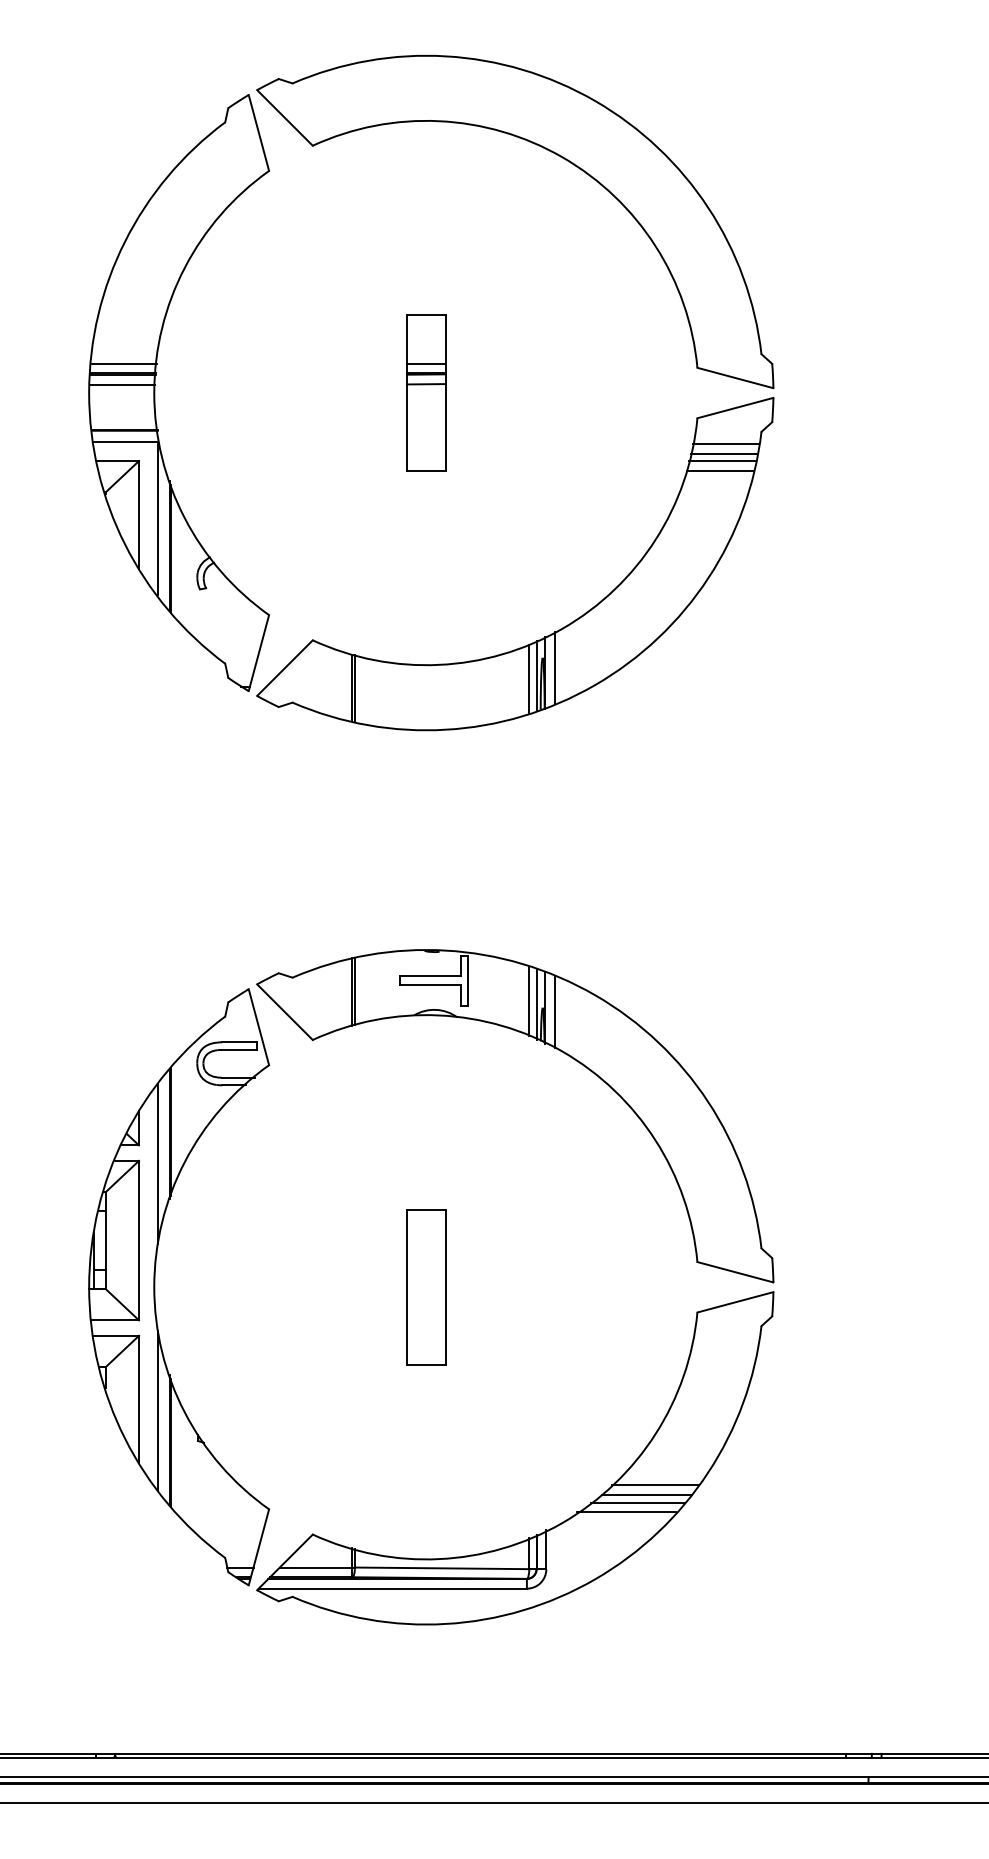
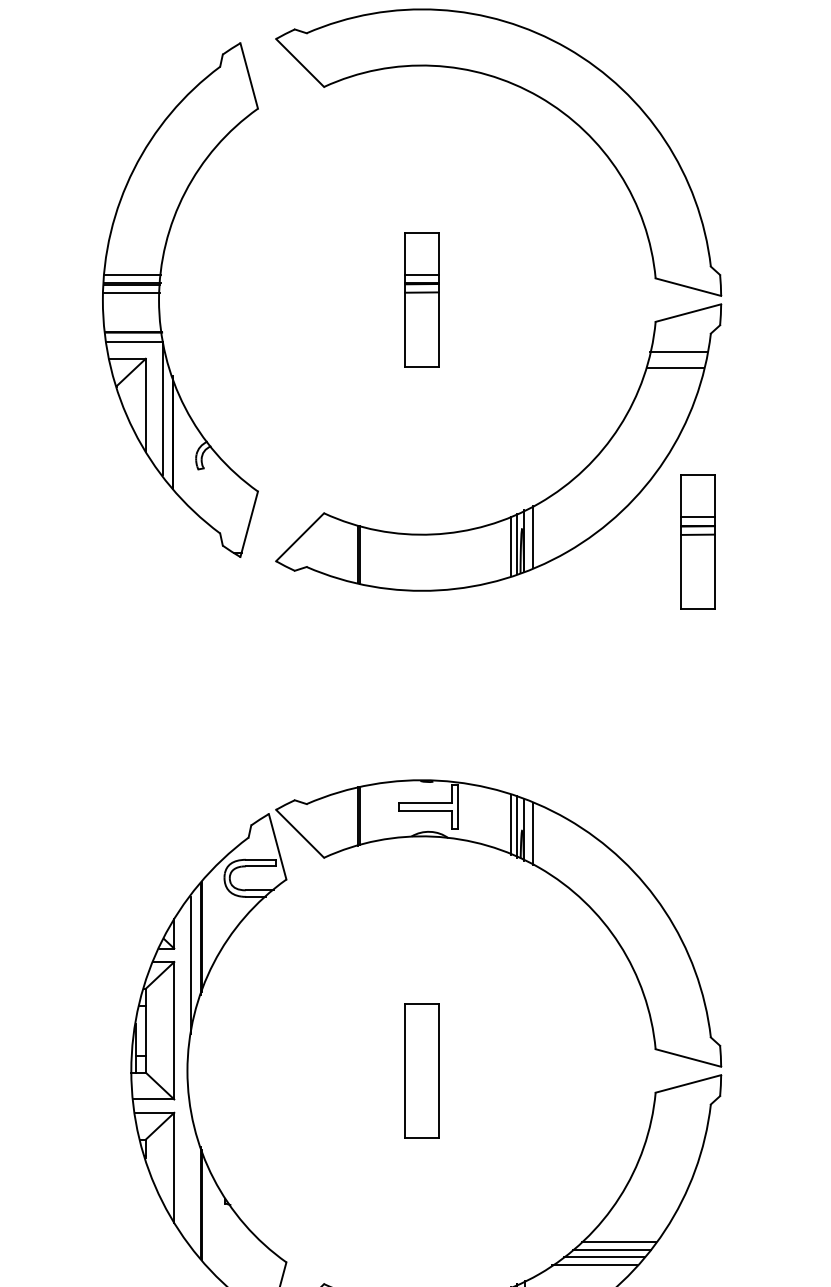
part: (155, 392) -> (160, 299), moved
line: (725, 443) -> (679, 343), removed
line: (722, 461) -> (677, 359), removed
part: (746, 673) -> (697, 541), added
line: (158, 1409) -> (191, 1176), removed

